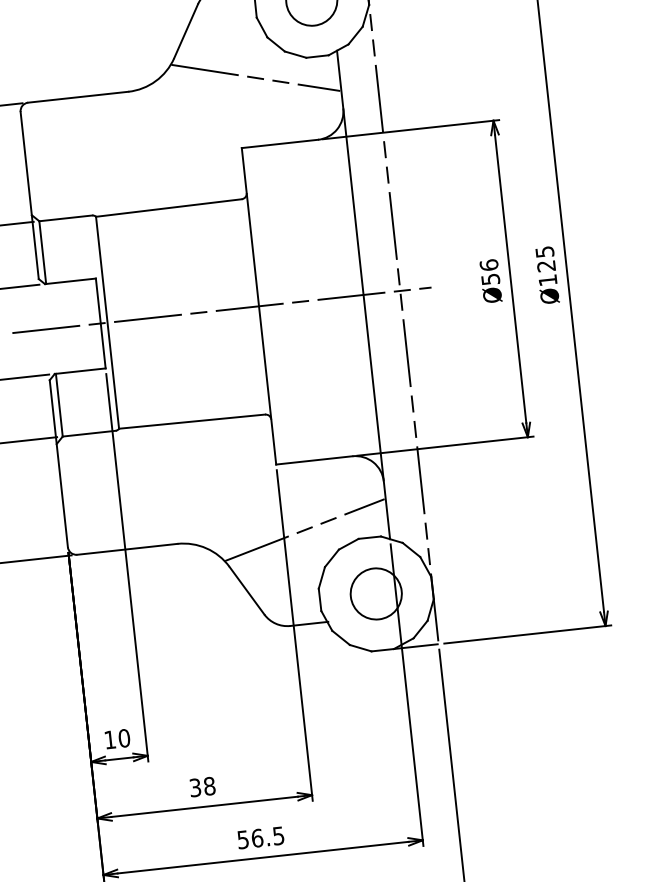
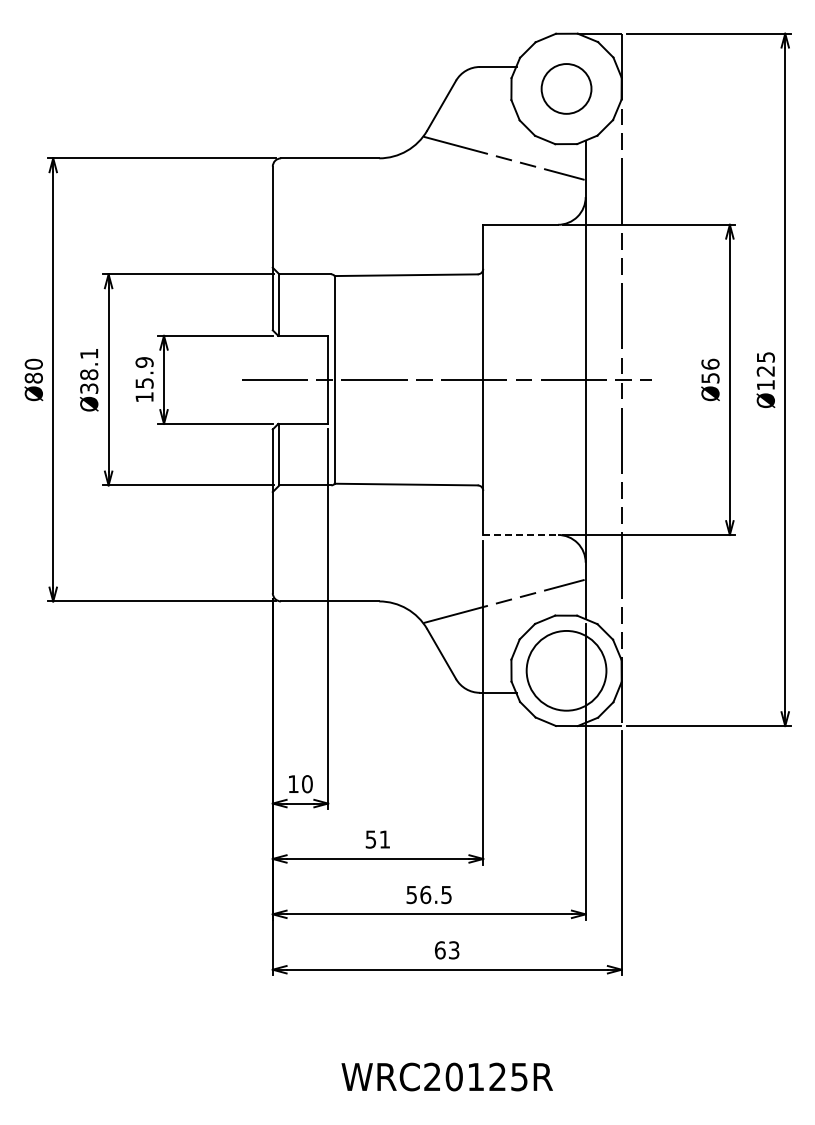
line: (315, 459) -> (521, 534), solid -> dashed
circle: (376, 593) -> (566, 670), size x1.6
text: (203, 786) -> (378, 839), 38 -> 51

